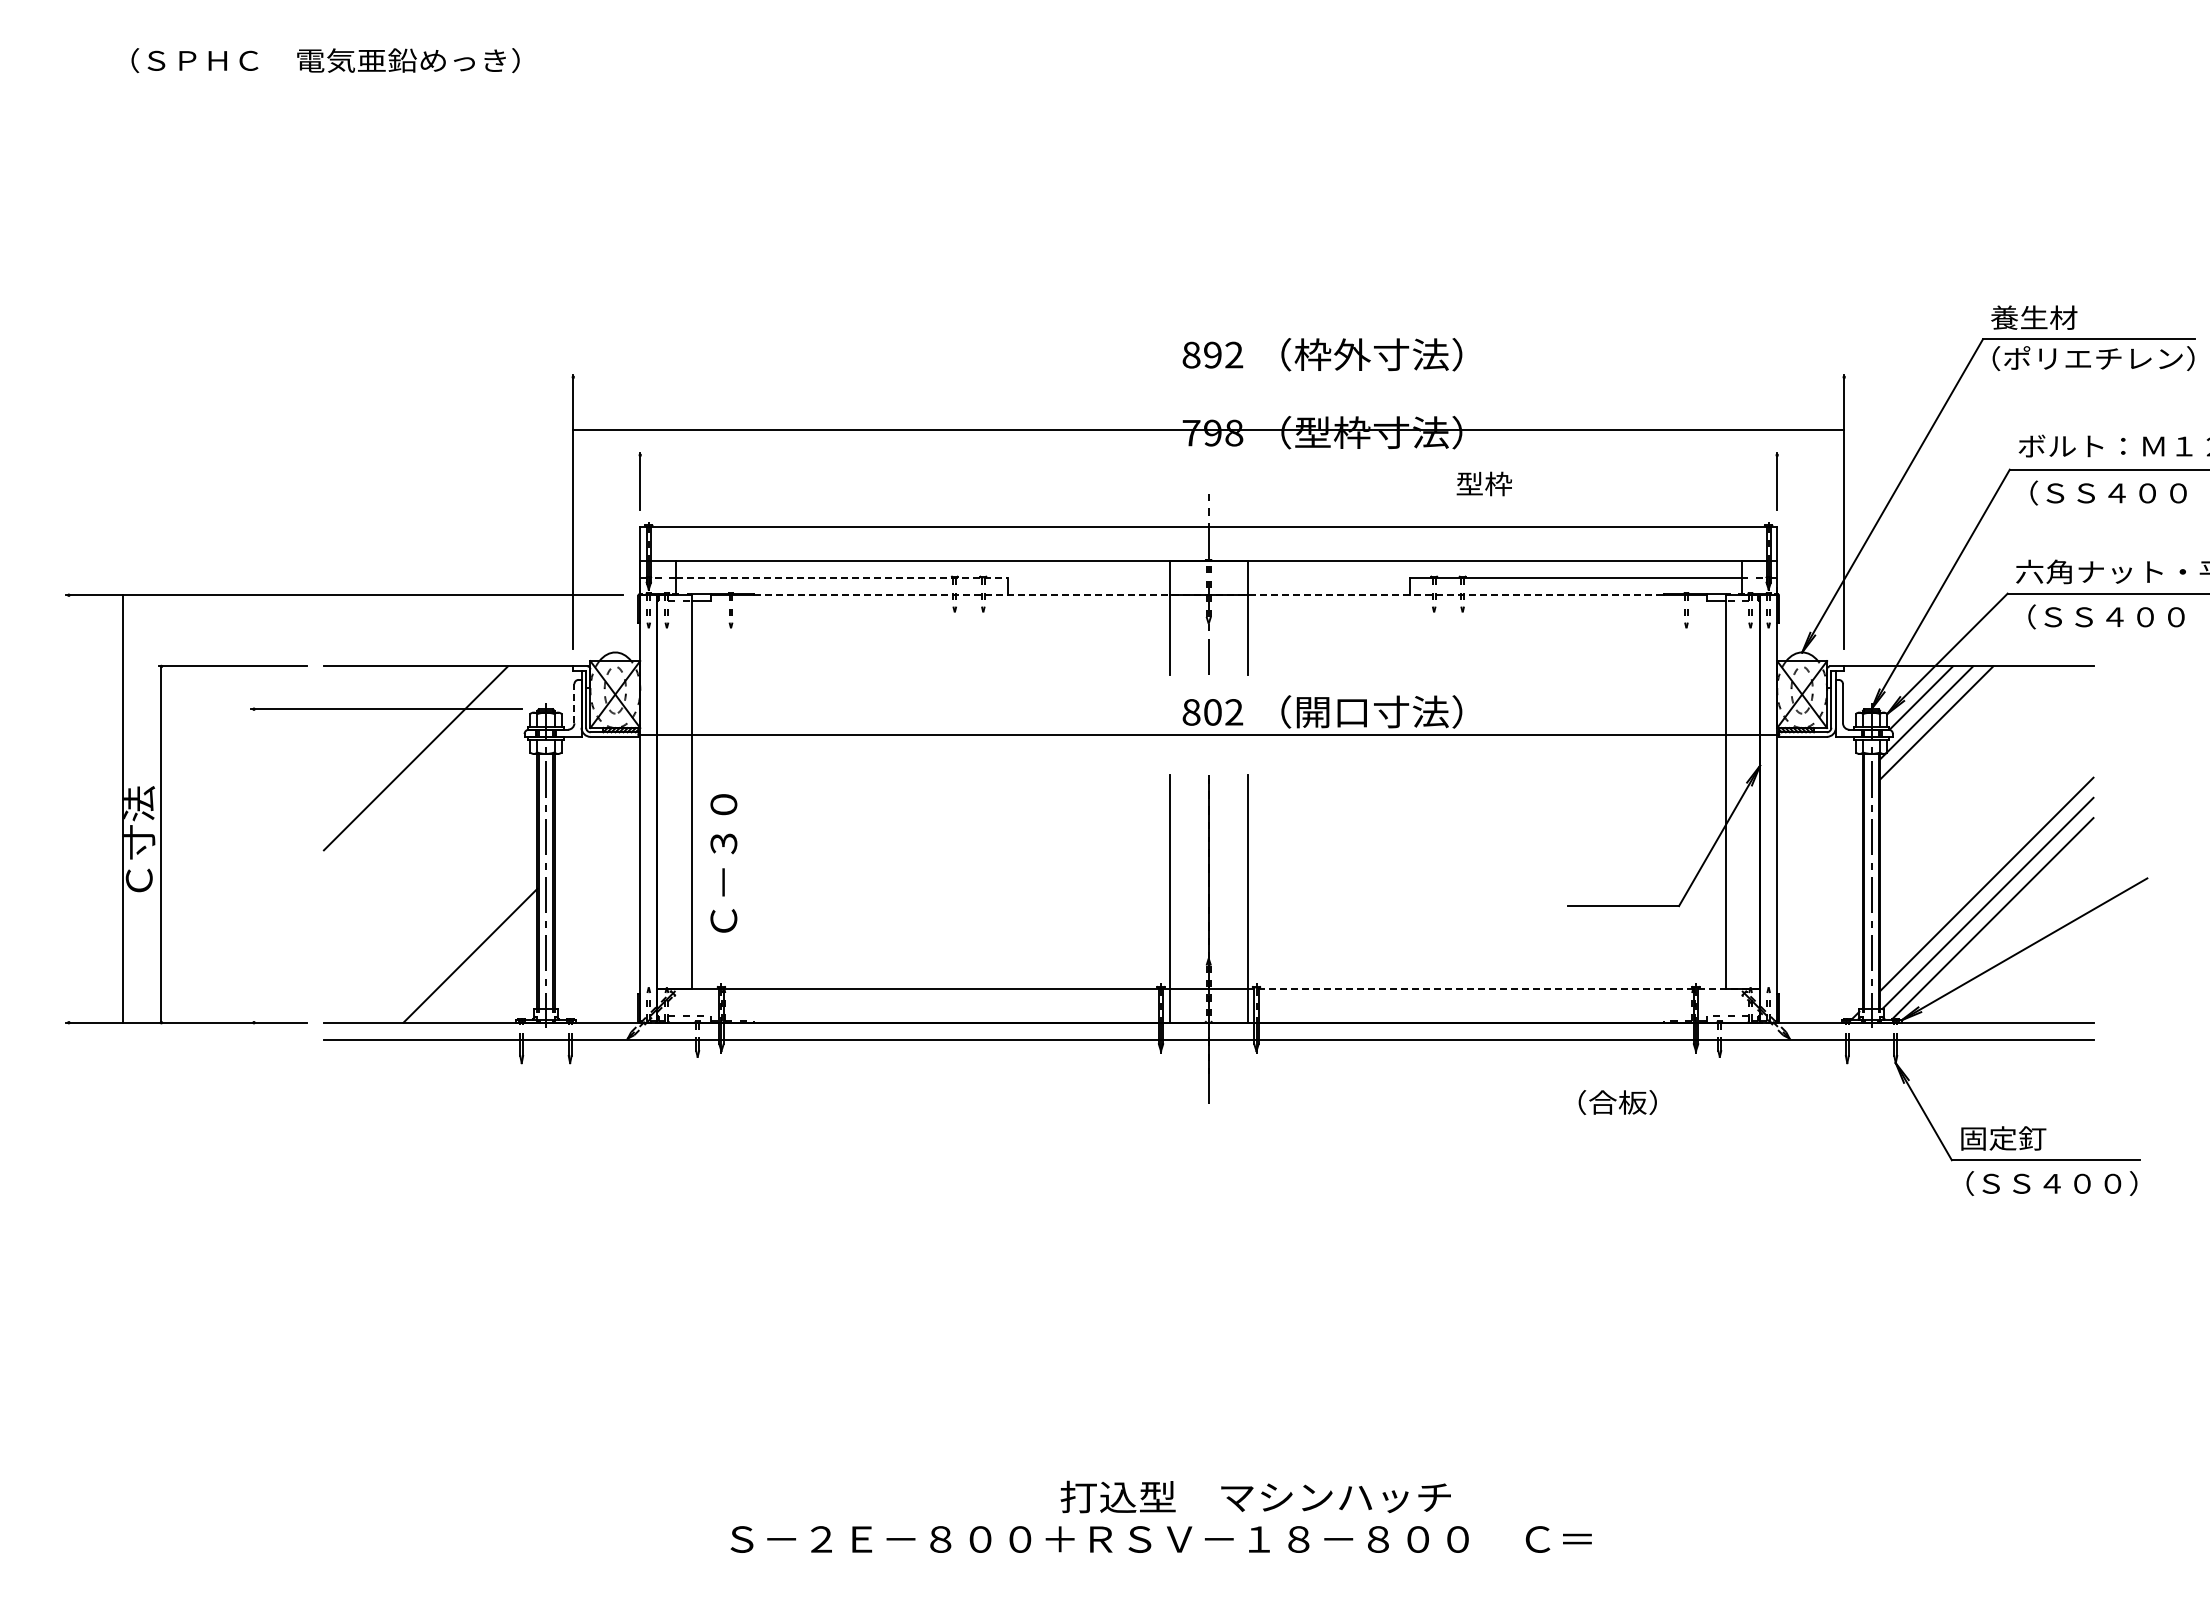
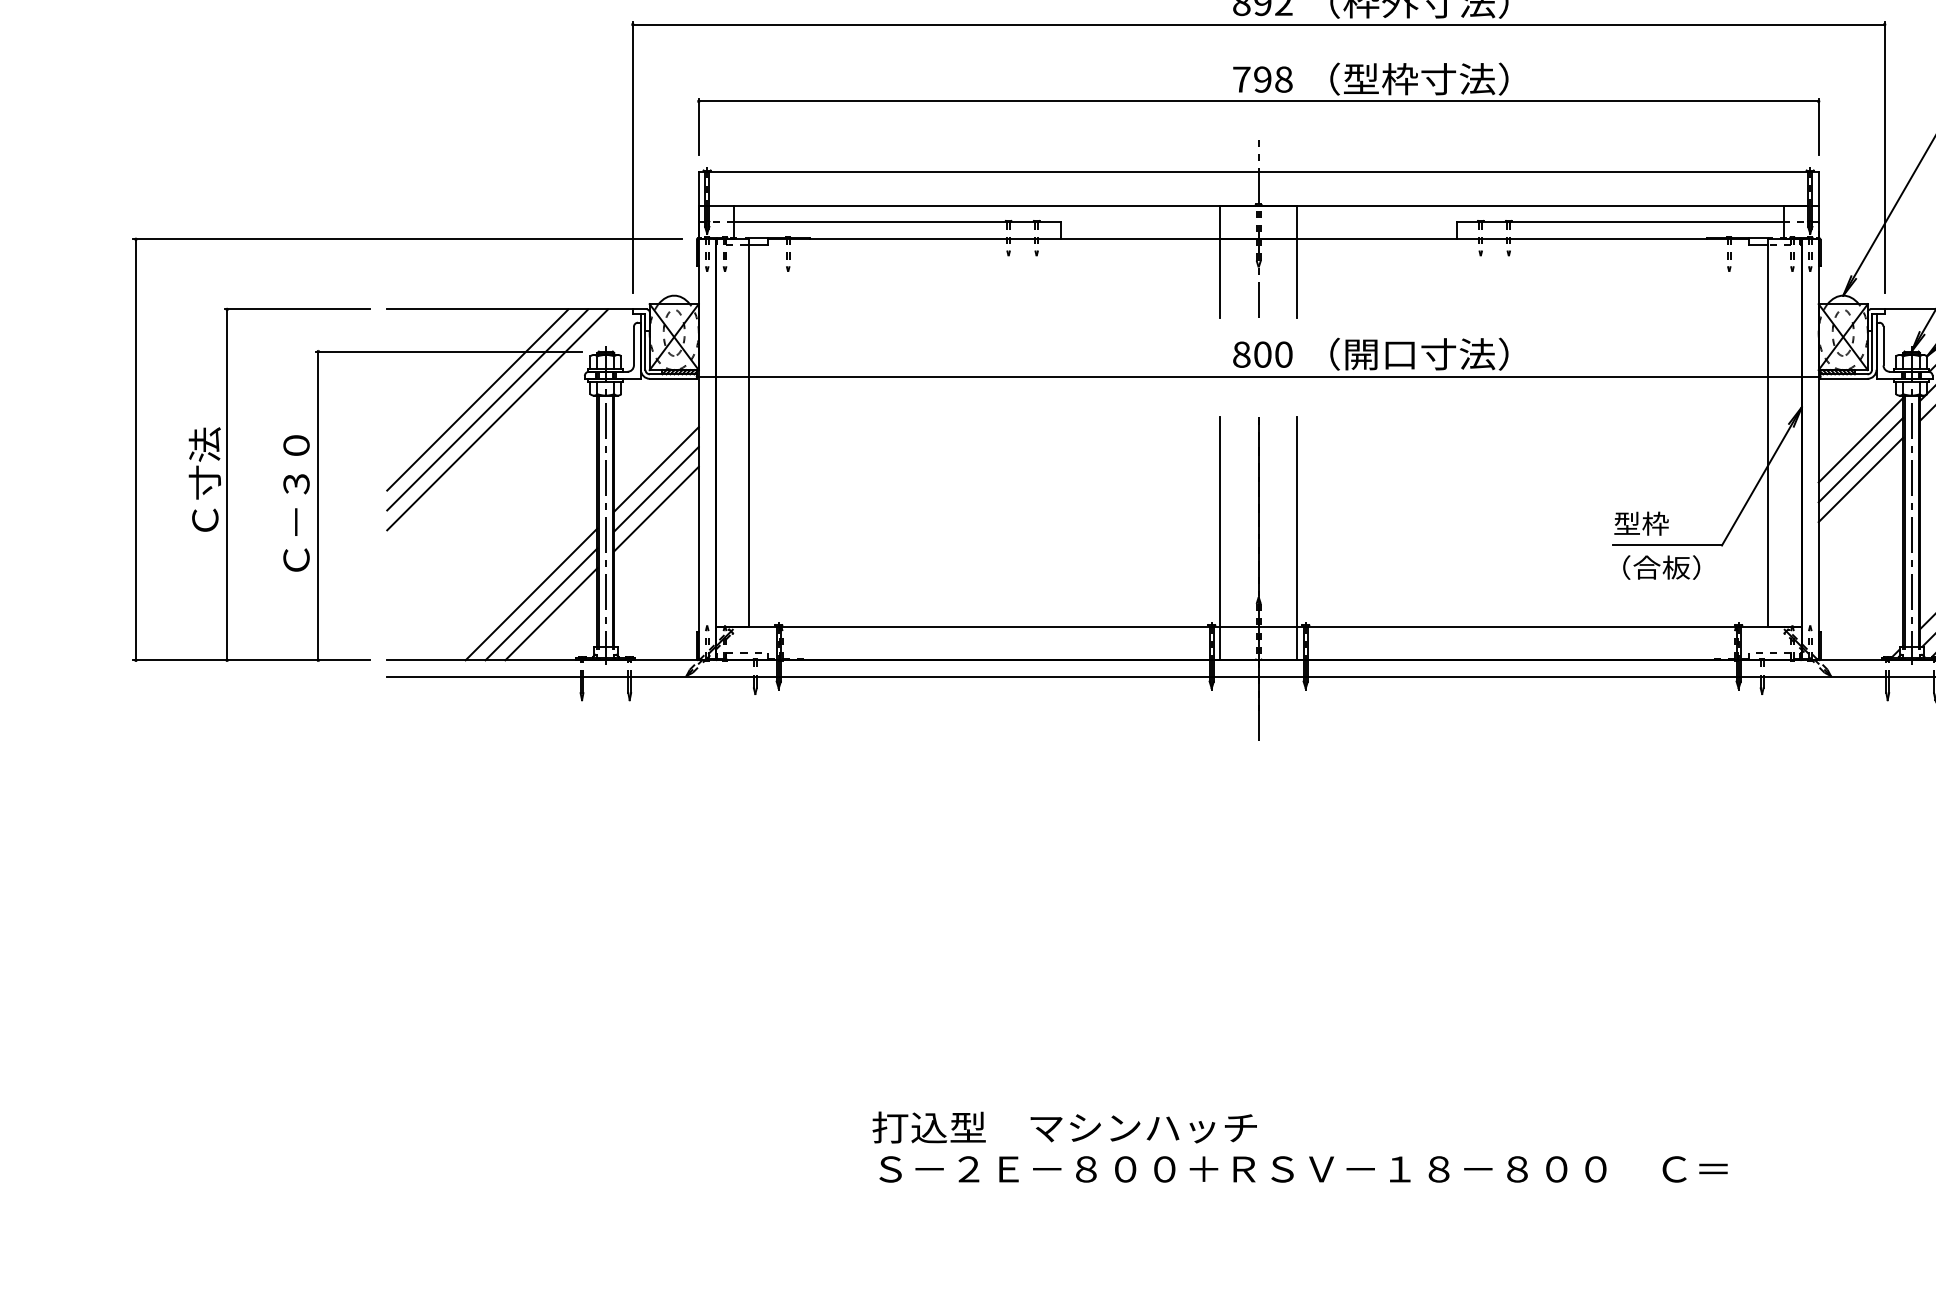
line: (1208, 430) -> (1258, 24), moved
line: (1208, 455) -> (1258, 101), added
text: (1483, 483) -> (1640, 523), moved
line: (842, 578) -> (897, 222), dashed -> solid
line: (1209, 595) -> (1259, 239), dashed -> solid
line: (574, 703) -> (634, 345), dashed -> solid
text: (1234, 712) -> (1284, 354), 802 -> 800
line: (425, 768) -> (487, 409), added
line: (435, 778) -> (497, 419), added
line: (1820, 799) -> (1861, 440), added
line: (122, 808) -> (135, 449), moved
line: (1820, 819) -> (1861, 460), added
line: (597, 828) -> (656, 469), added
line: (1820, 839) -> (1861, 479), added
line: (597, 848) -> (656, 488), added
text: (723, 863) -> (296, 503), moved
line: (254, 865) -> (318, 505), added
line: (597, 868) -> (656, 508), added
line: (480, 965) -> (541, 604), added
line: (490, 975) -> (551, 613), added
line: (1503, 988) -> (1549, 626), dashed -> solid
text: (1617, 1102) -> (1661, 567), moved
text: (1255, 1496) -> (1064, 1127), moved
text: (1160, 1539) -> (1302, 1169), moved

